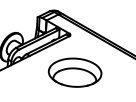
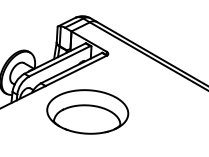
part: (75, 72) -> (88, 111), moved

